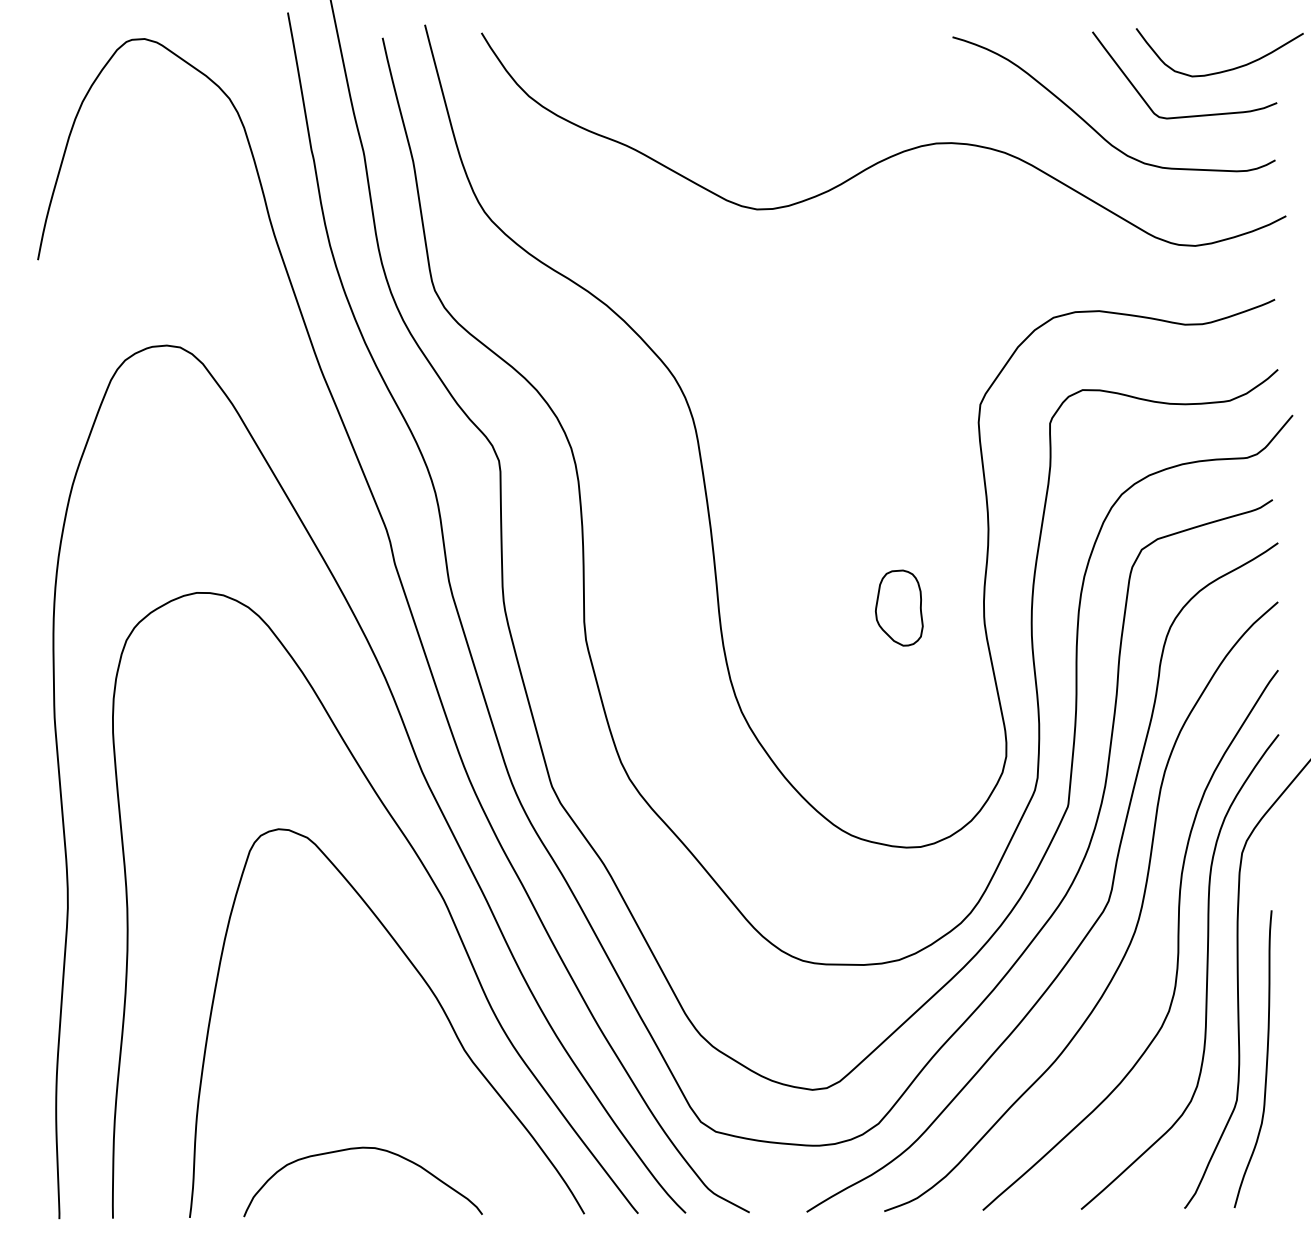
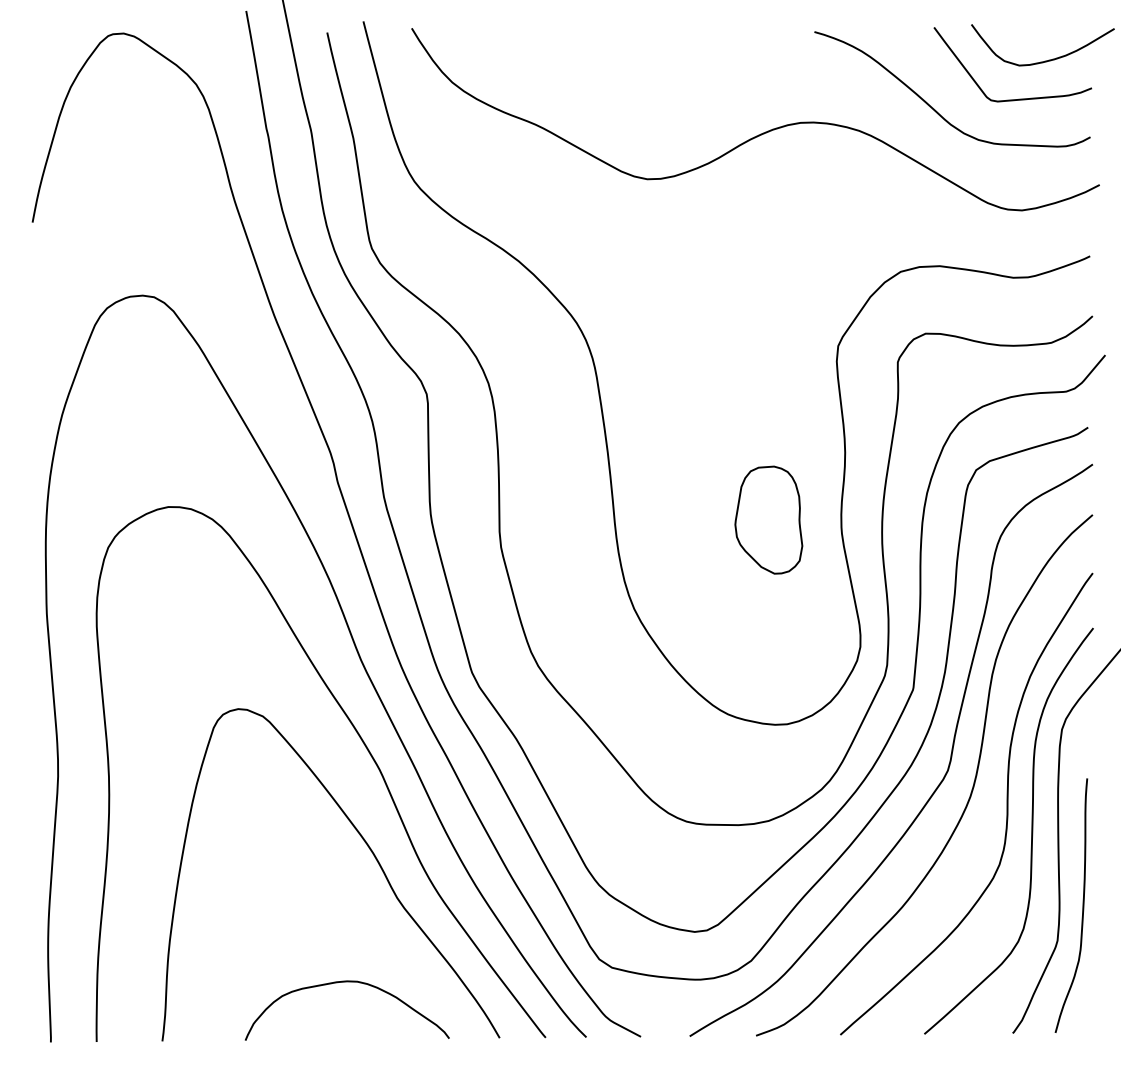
part: (899, 607) -> (769, 519), size x1.67
curve: (356, 1149) -> (341, 982), moved

